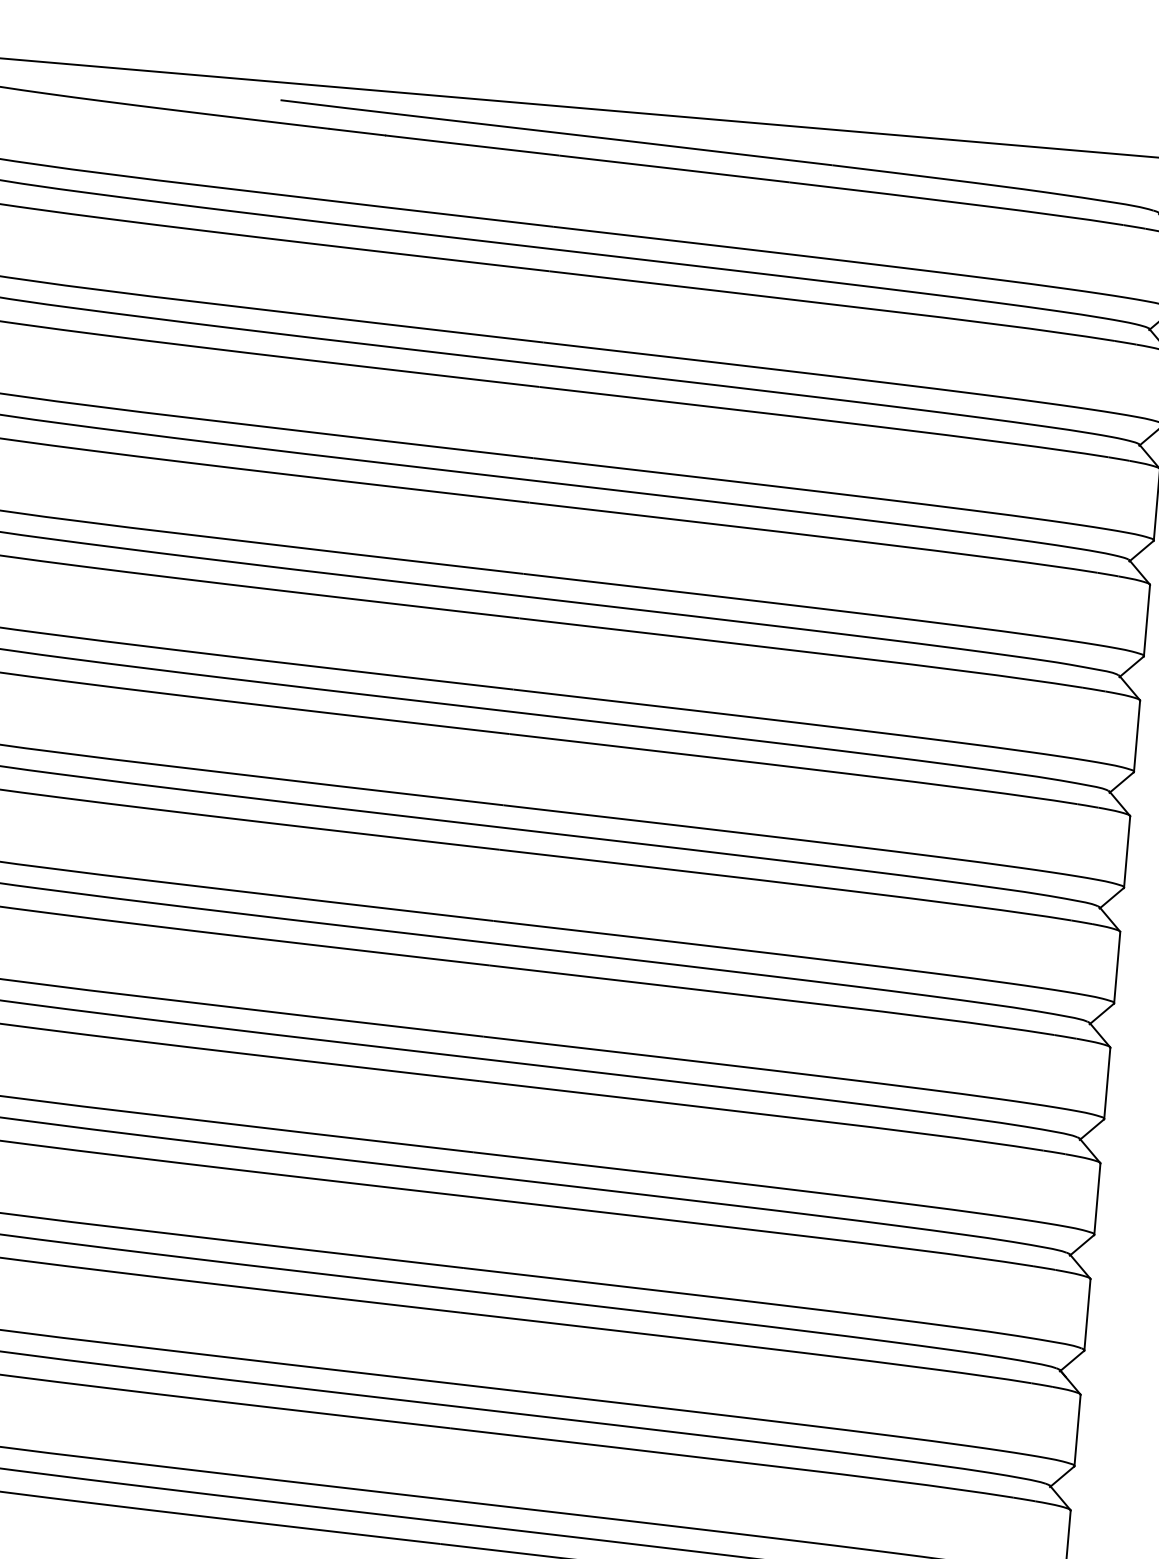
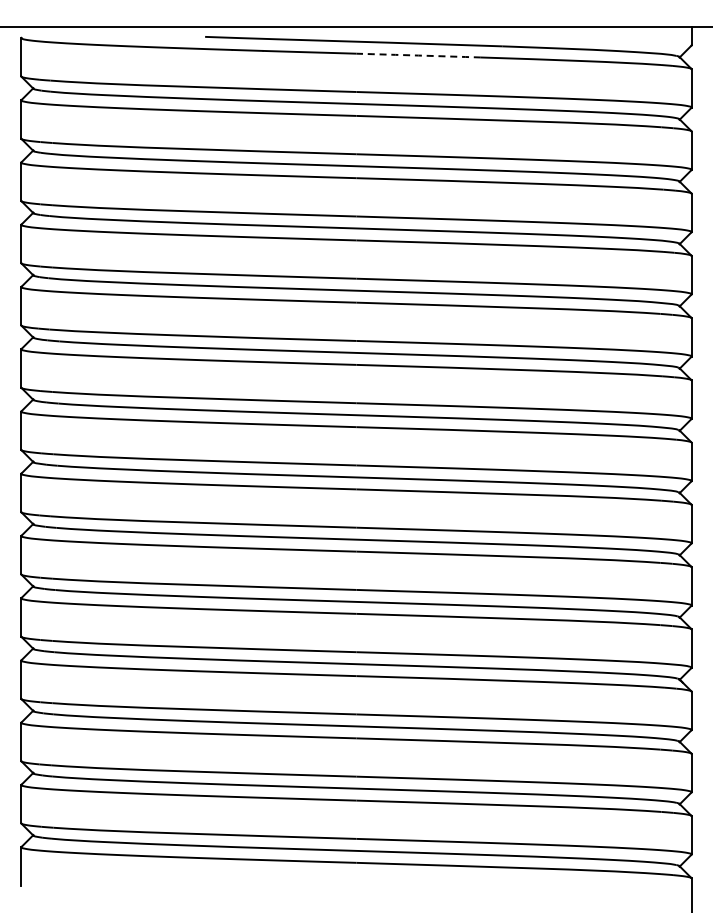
arc: (674, 168) -> (418, 55), solid -> dashed

